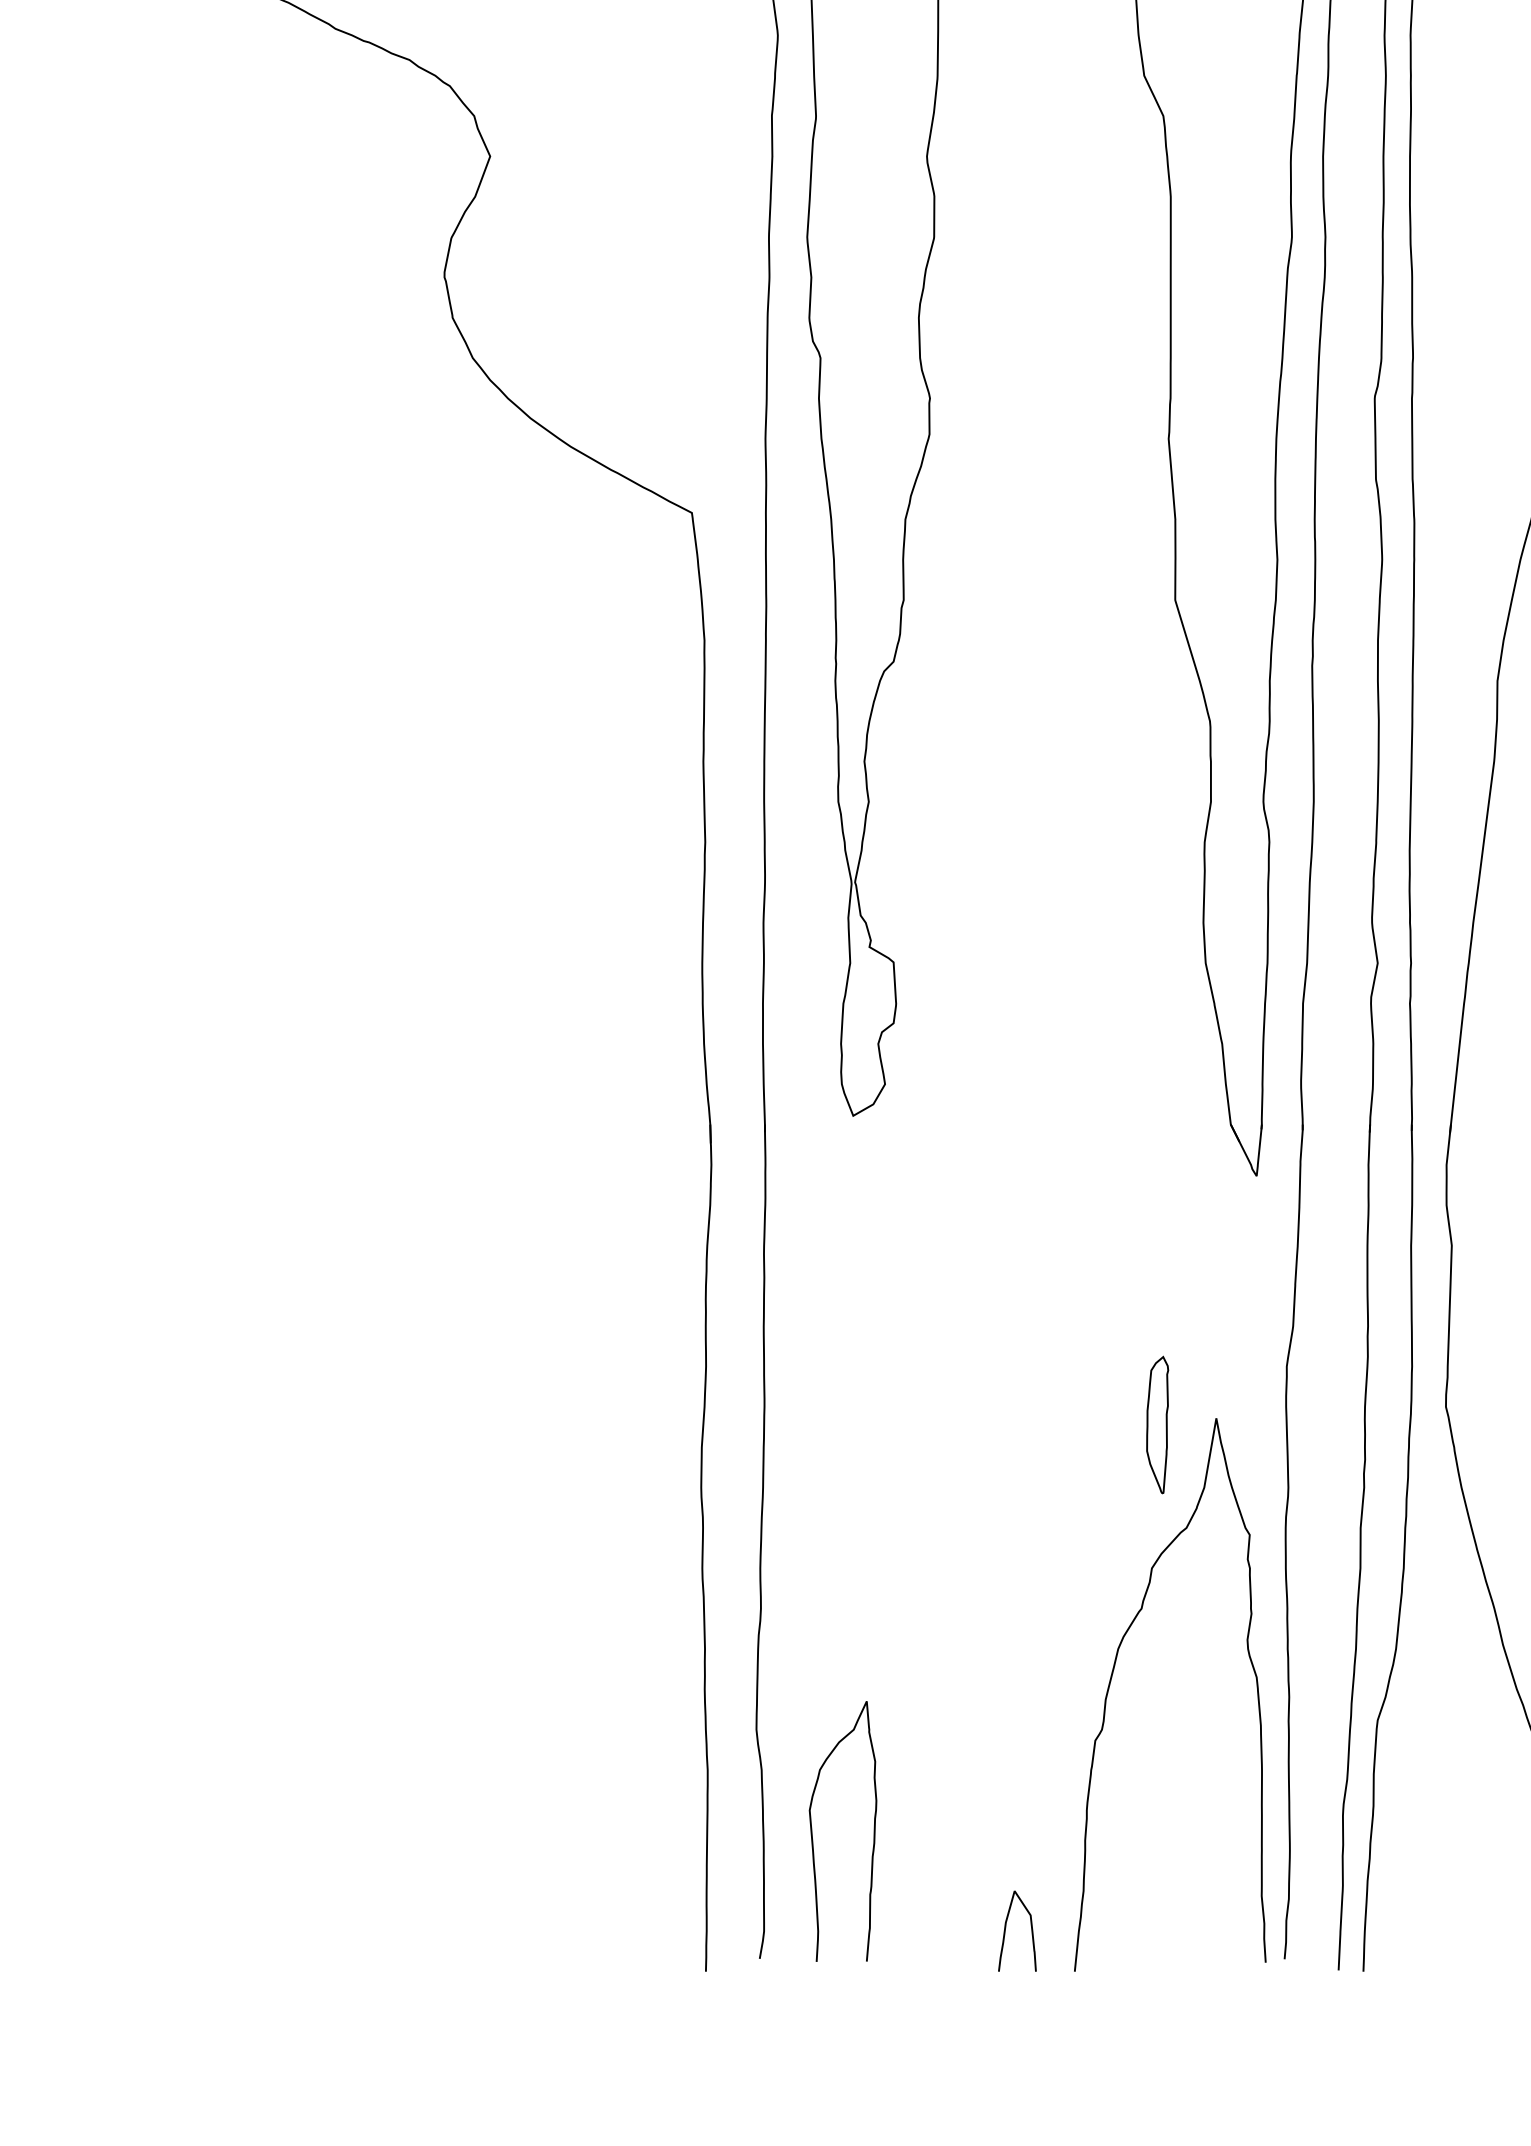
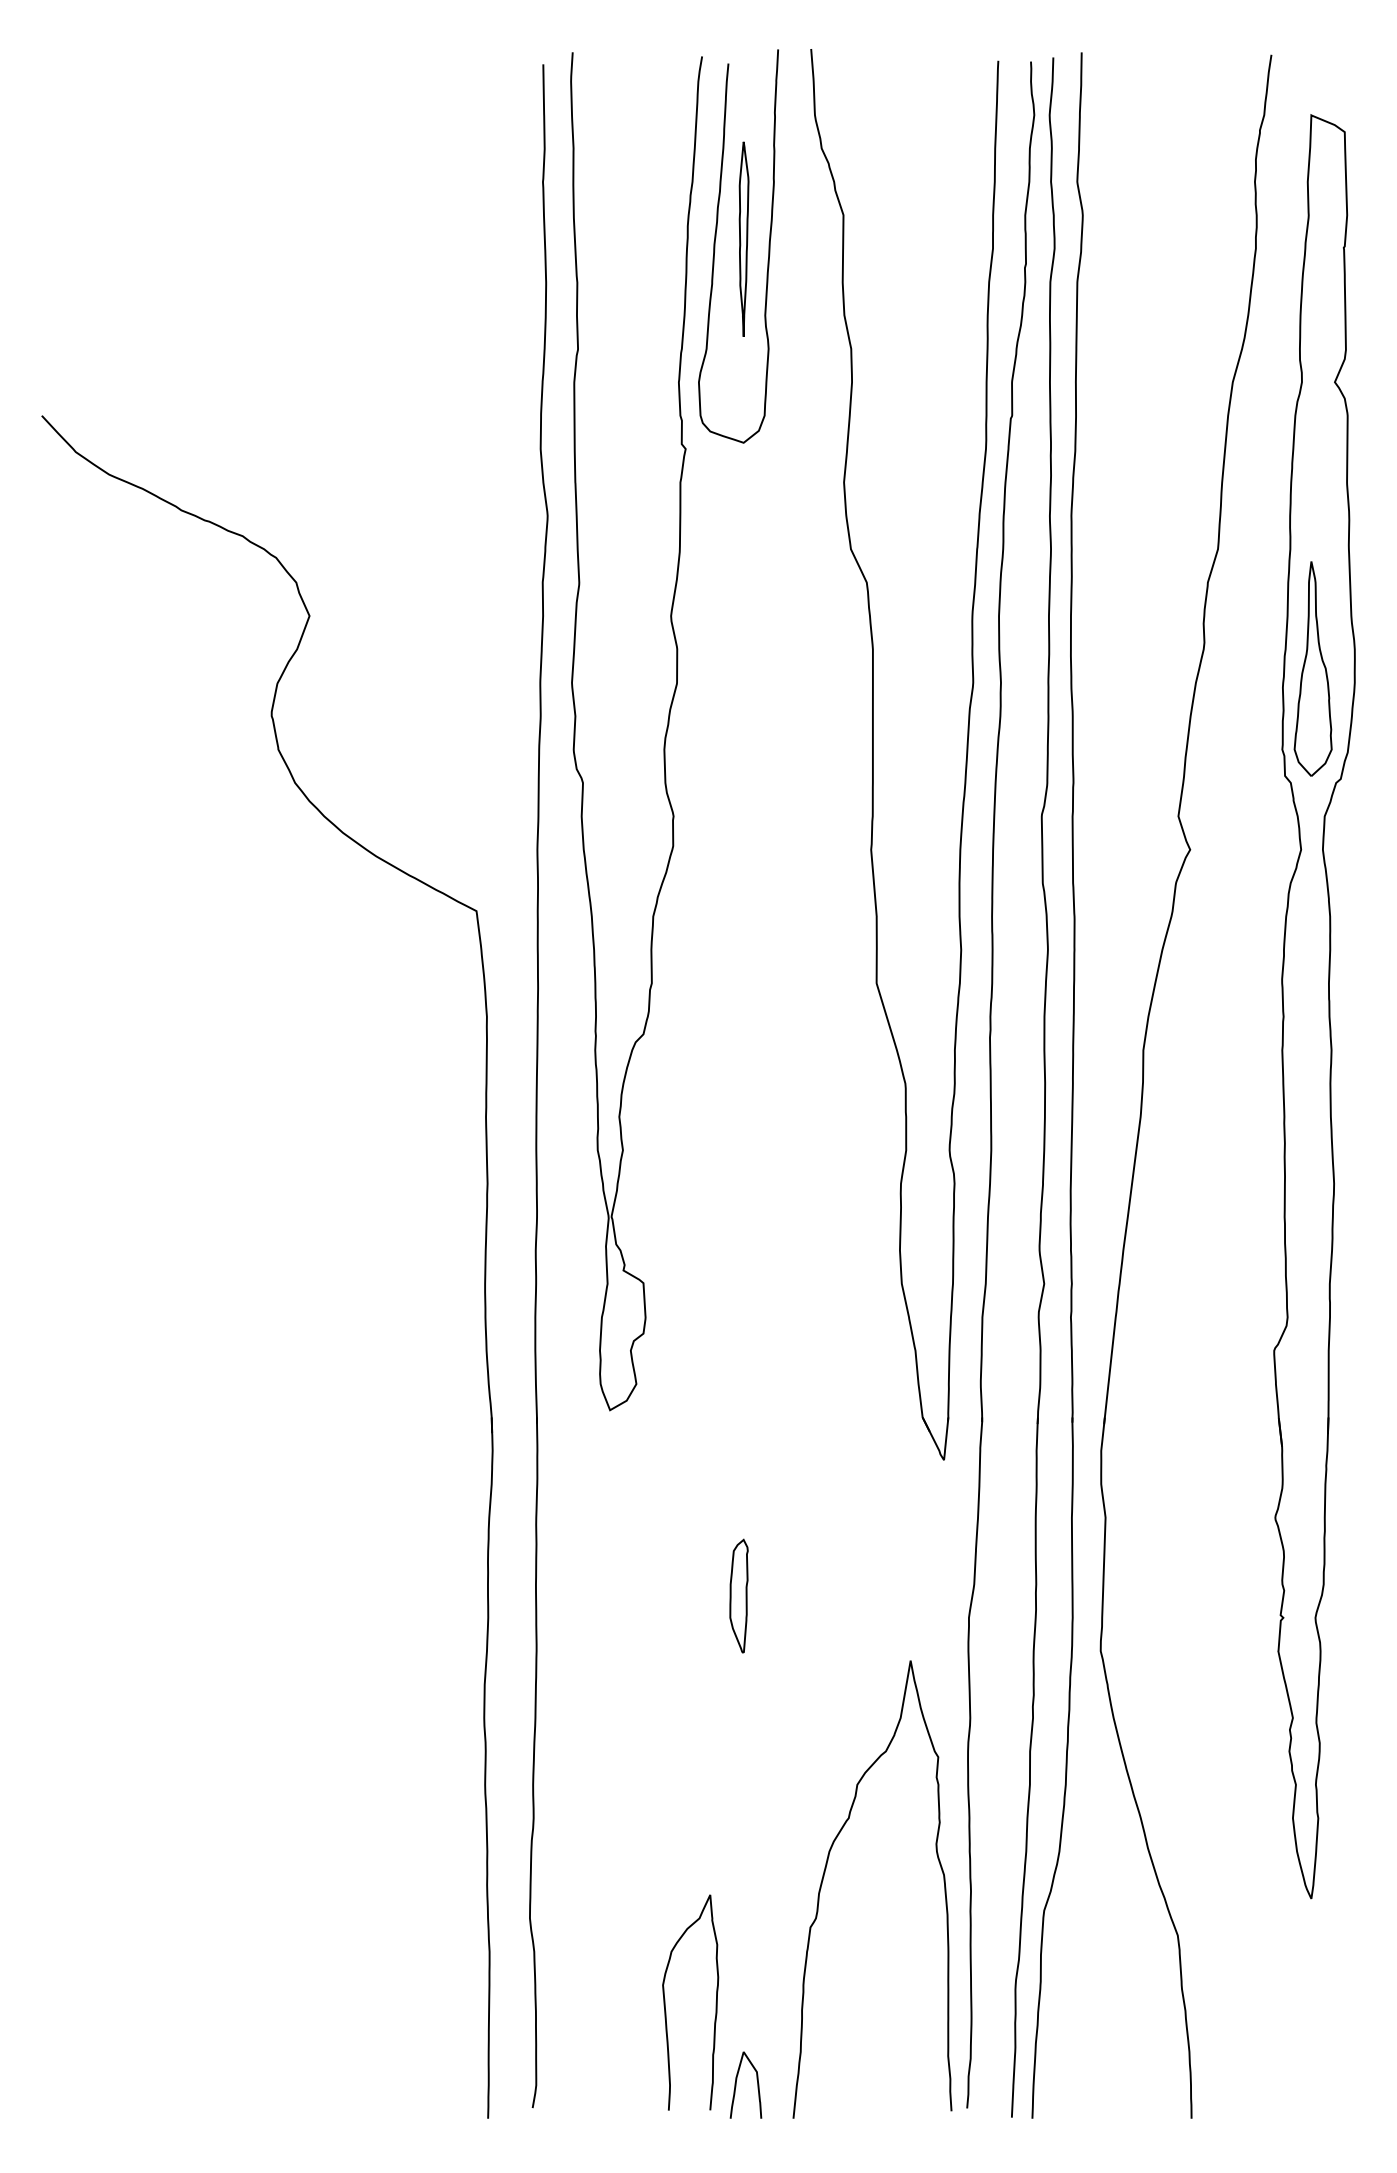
part: (1156, 1424) -> (738, 1595), moved
curve: (812, 1831) -> (665, 2002), moved

